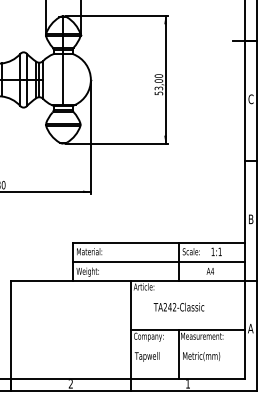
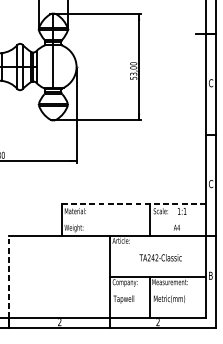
text: (250, 219) -> (210, 184), B -> C
line: (159, 242) -> (134, 203), solid -> dashed
line: (159, 261) -> (134, 219), removed
text: (178, 306) -> (160, 257), moved
text: (250, 328) -> (210, 275), A -> B
line: (11, 329) -> (9, 276), solid -> dashed
text: (187, 384) -> (157, 322), 1 -> 2

